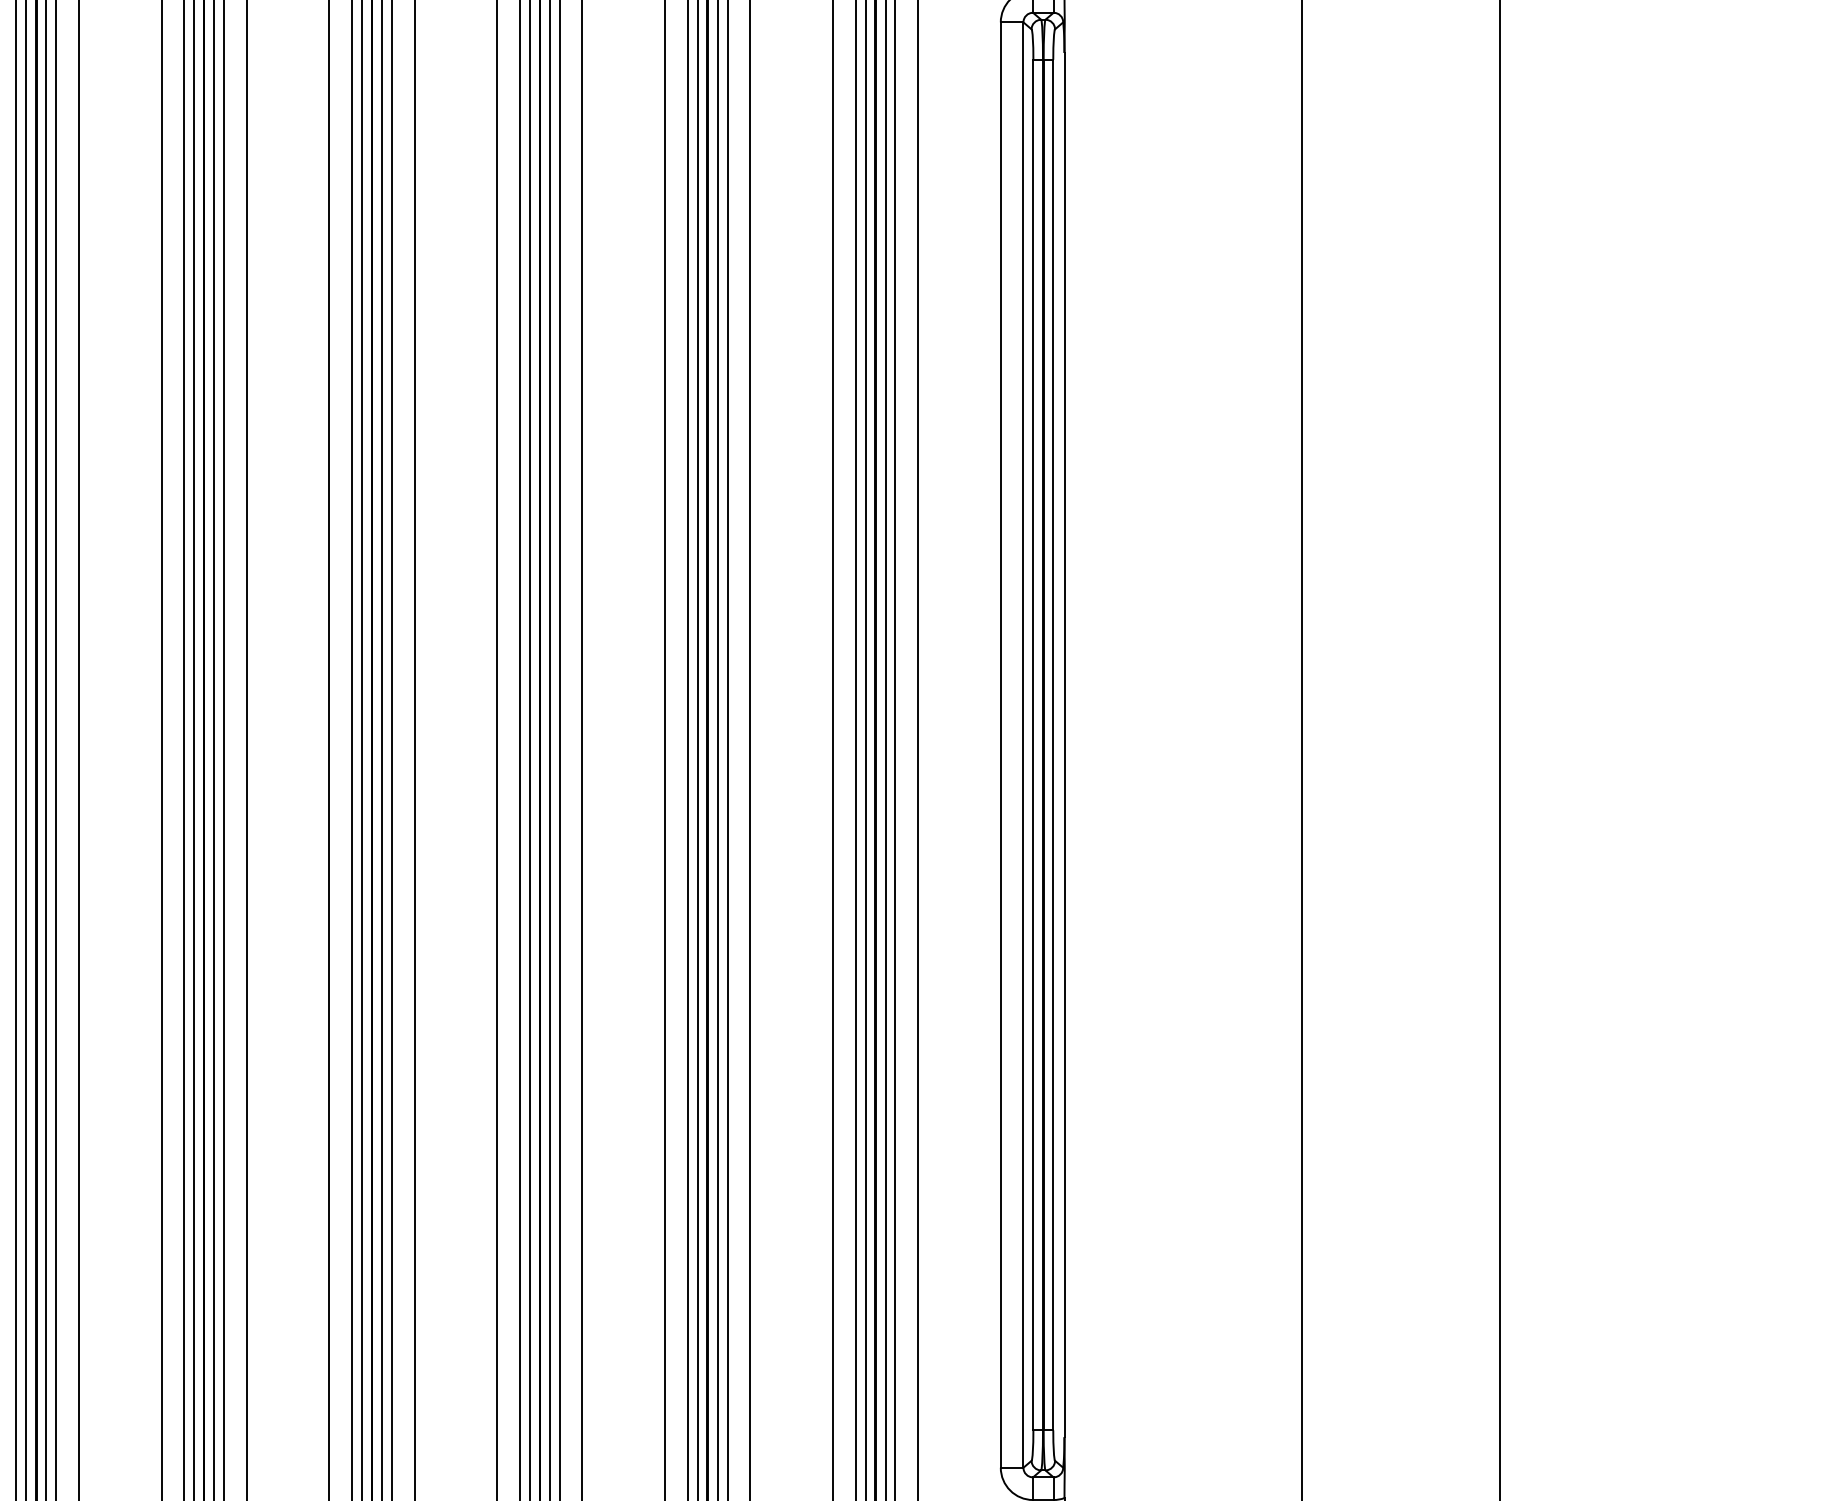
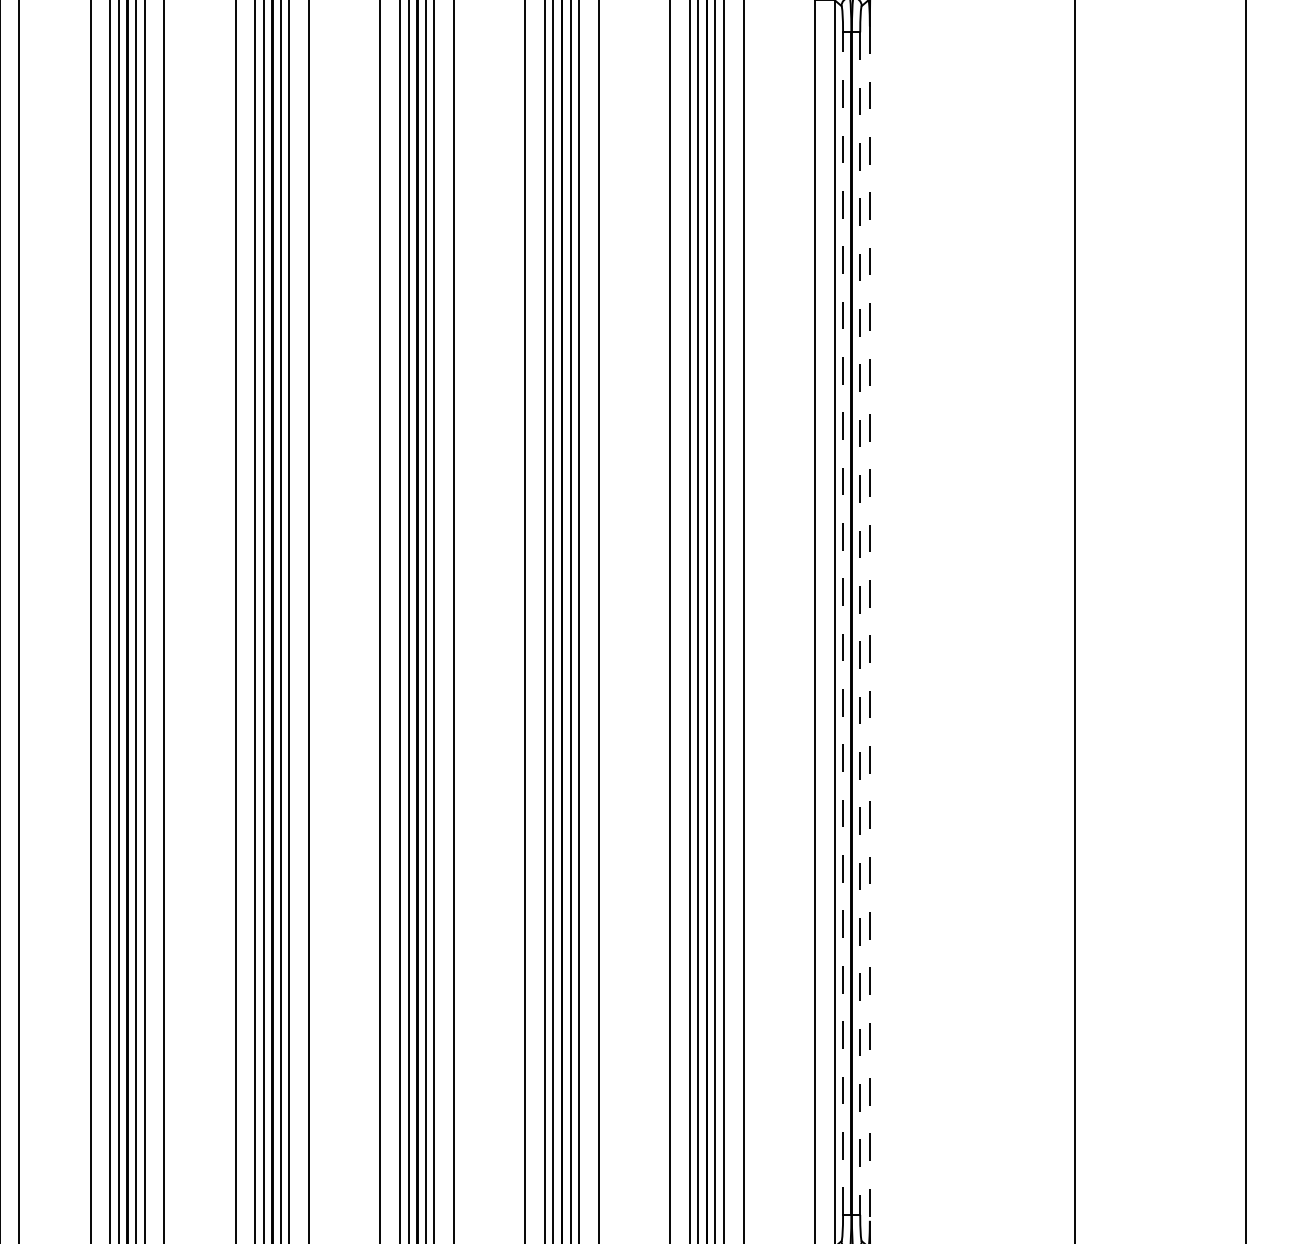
line: (1033, 744) -> (843, 623), solid -> dashed
line: (1053, 745) -> (860, 624), solid -> dashed
line: (1064, 745) -> (869, 624), solid -> dashed

